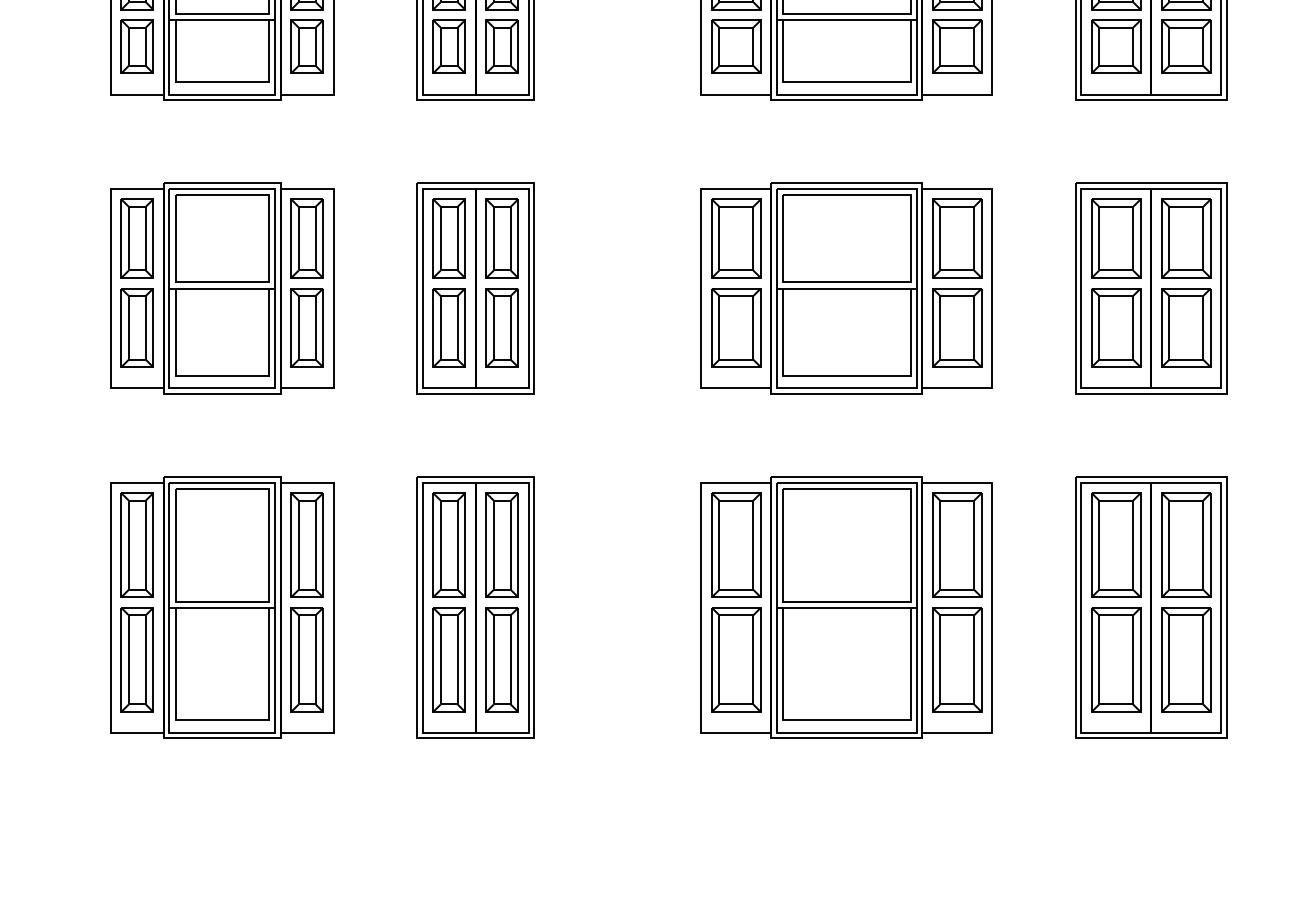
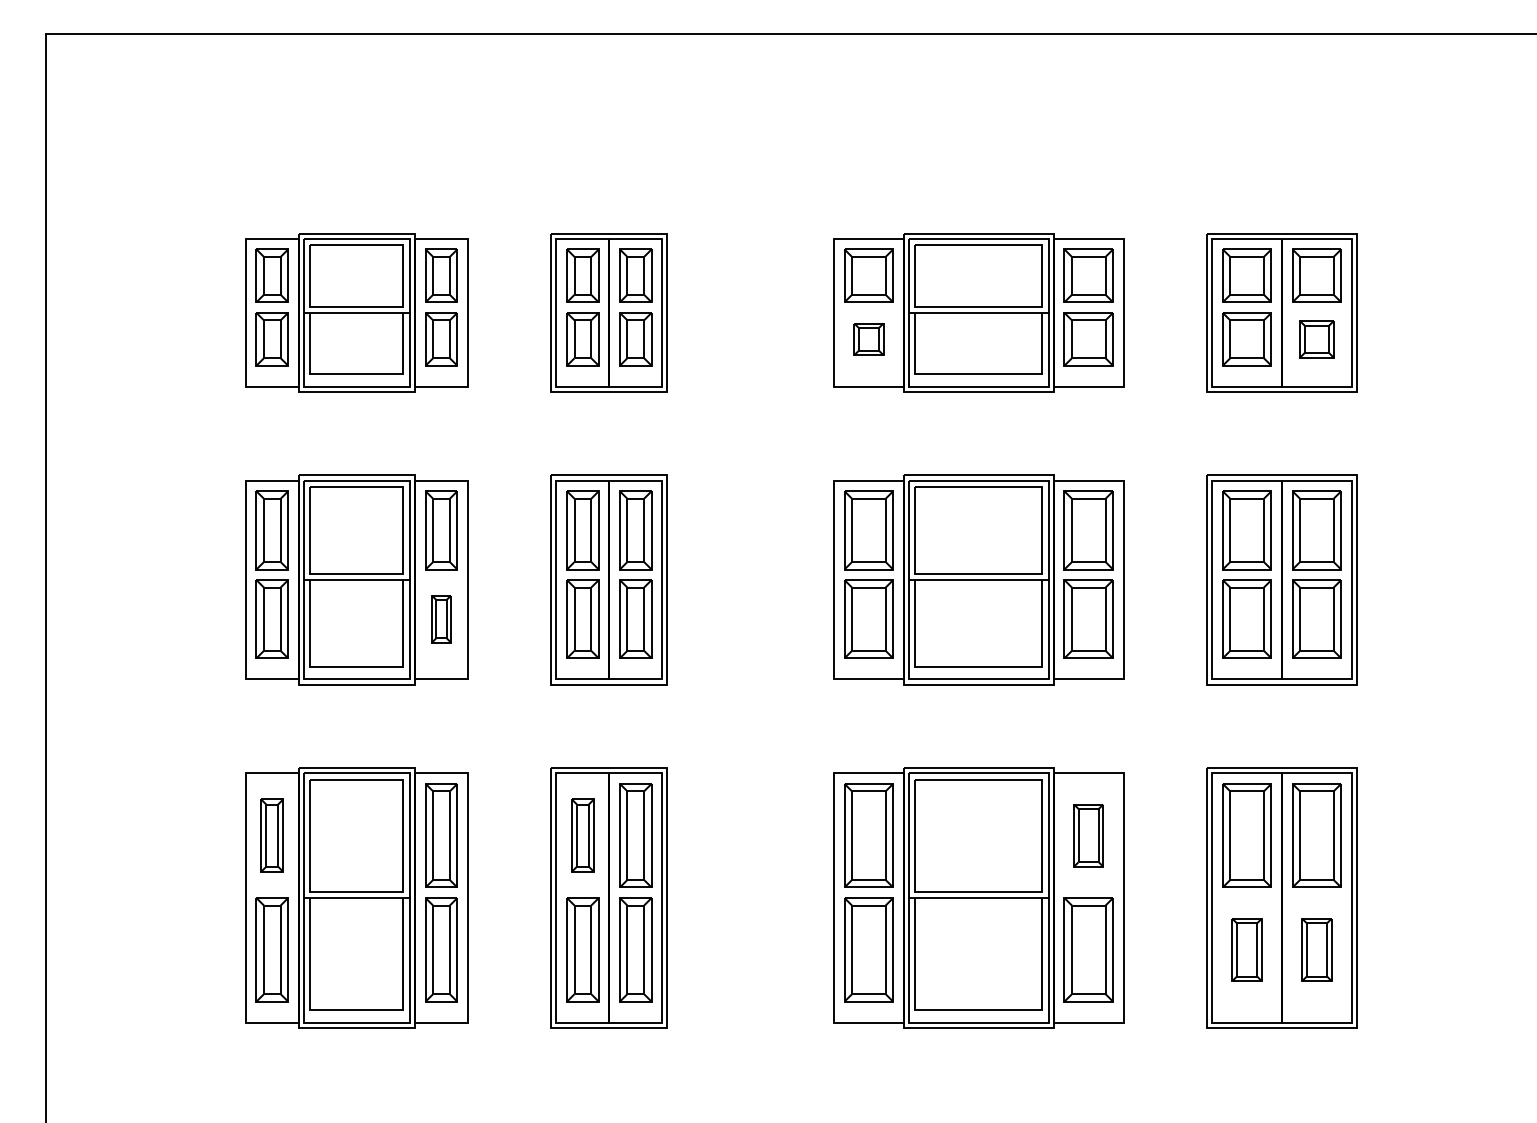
part: (736, 46) -> (868, 339), size x0.6
part: (1185, 46) -> (1316, 339), size x0.7
part: (307, 327) -> (441, 618), size x0.6
part: (136, 545) -> (271, 835), size x0.7
part: (448, 545) -> (582, 835), size x0.7
part: (956, 545) -> (1088, 835), size x0.6
part: (1115, 659) -> (1246, 949), size x0.6
part: (1185, 659) -> (1316, 949), size x0.6

